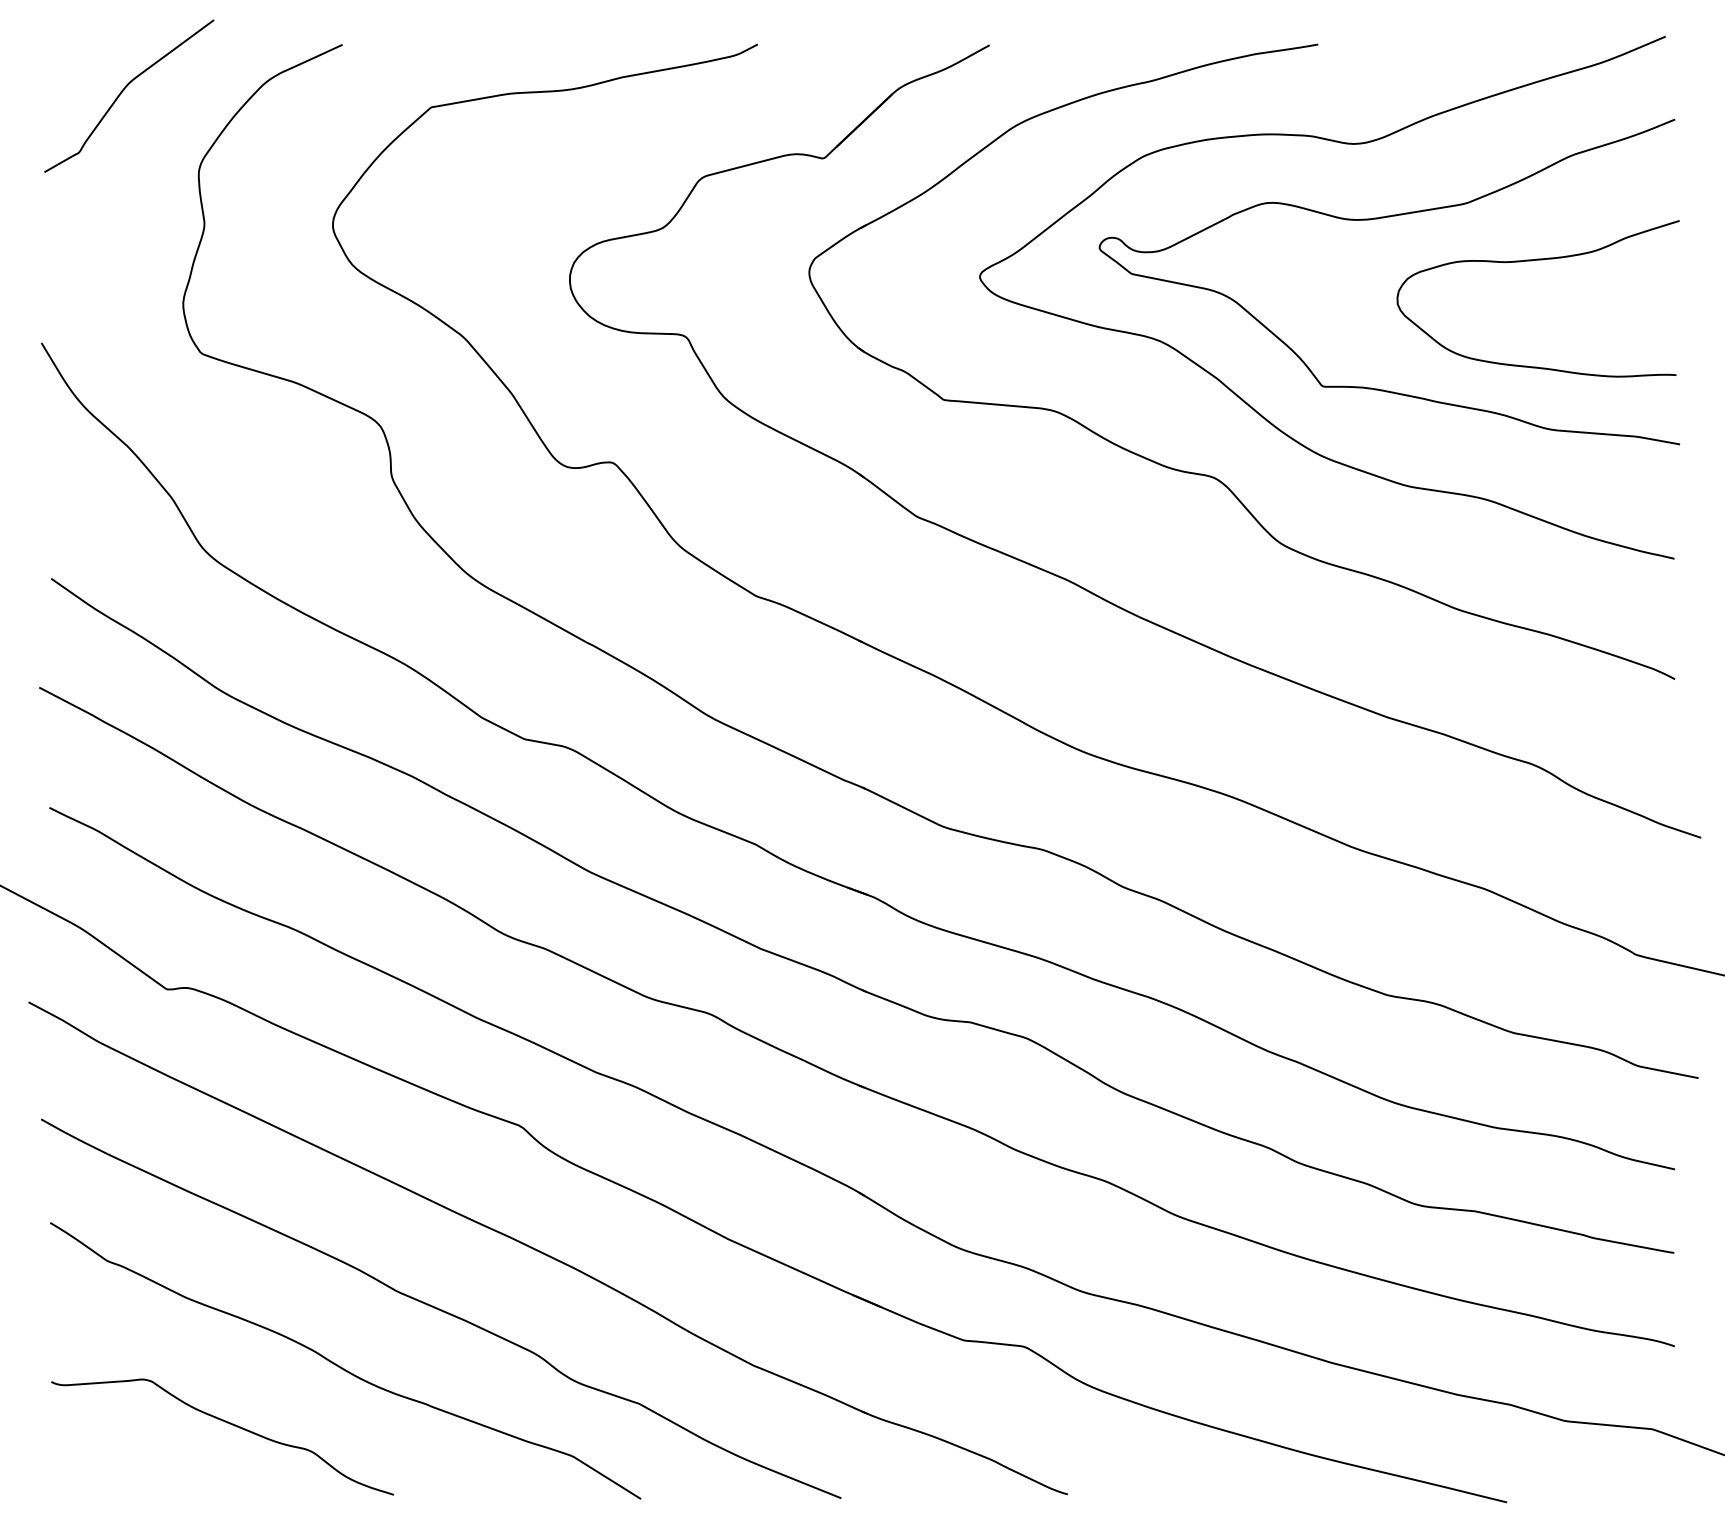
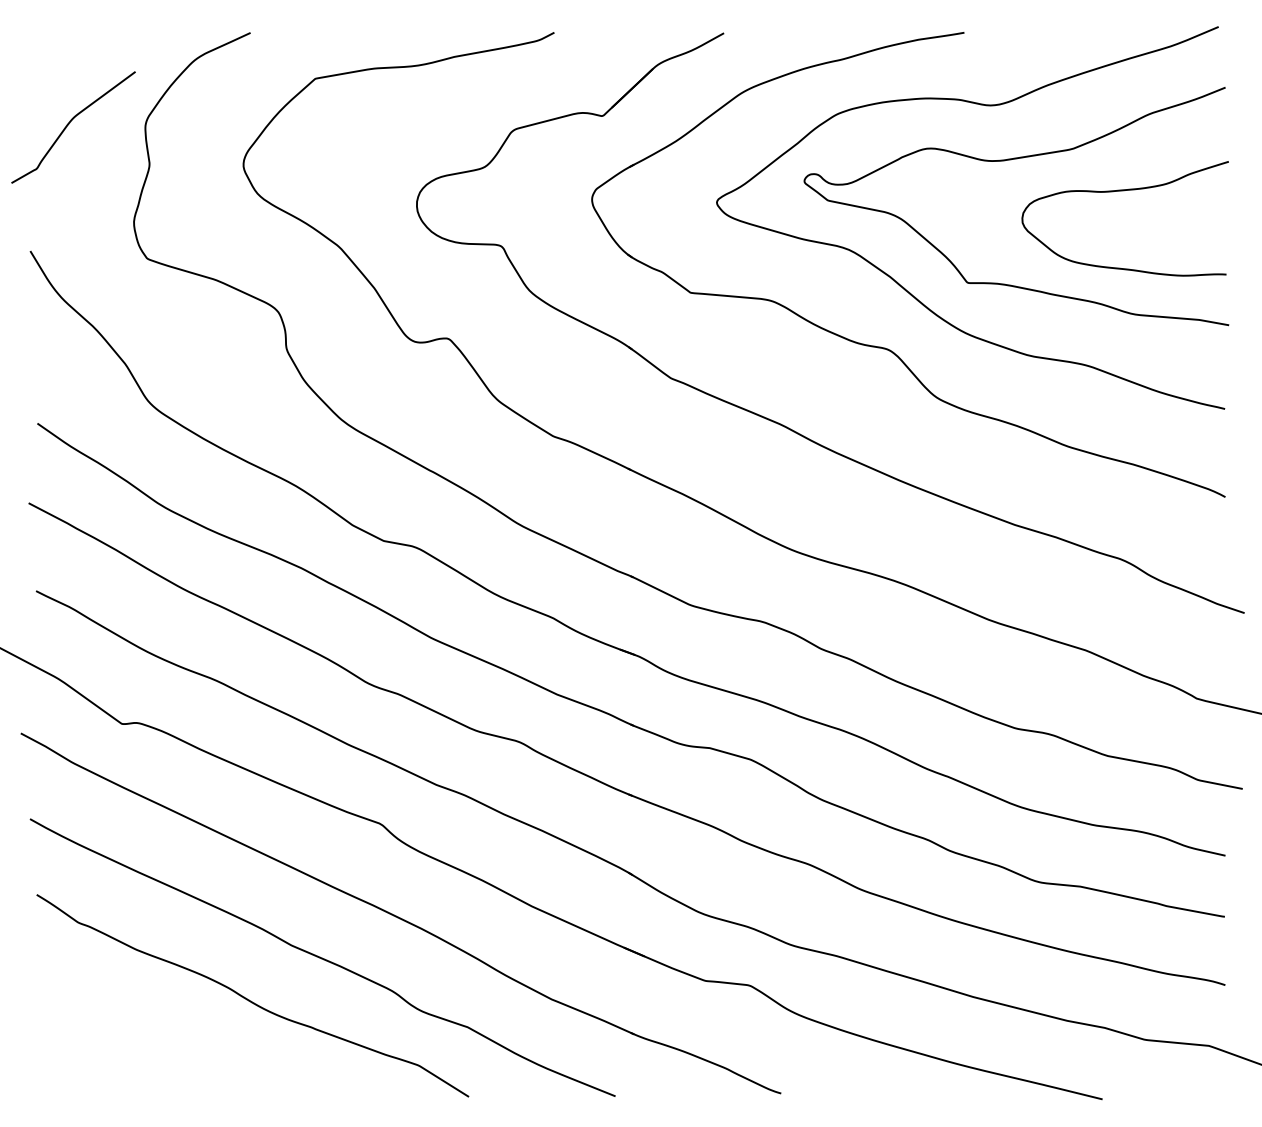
curve: (123, 92) -> (69, 124), moved
curve: (228, 1424) -> (167, 1042), removed

